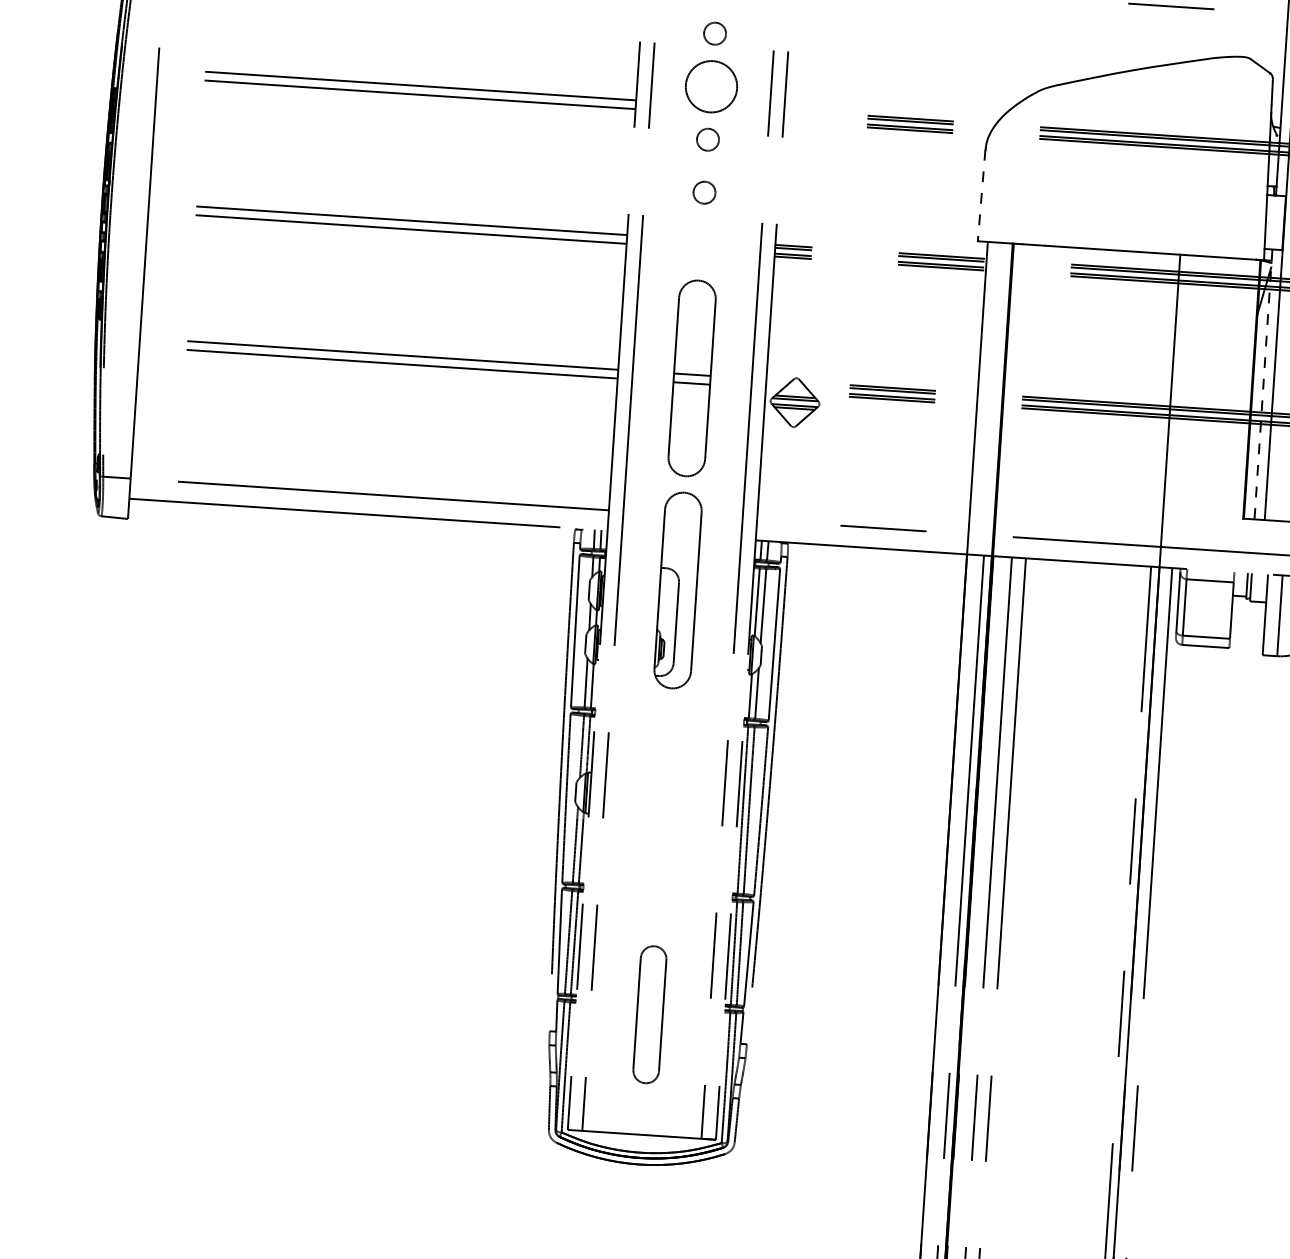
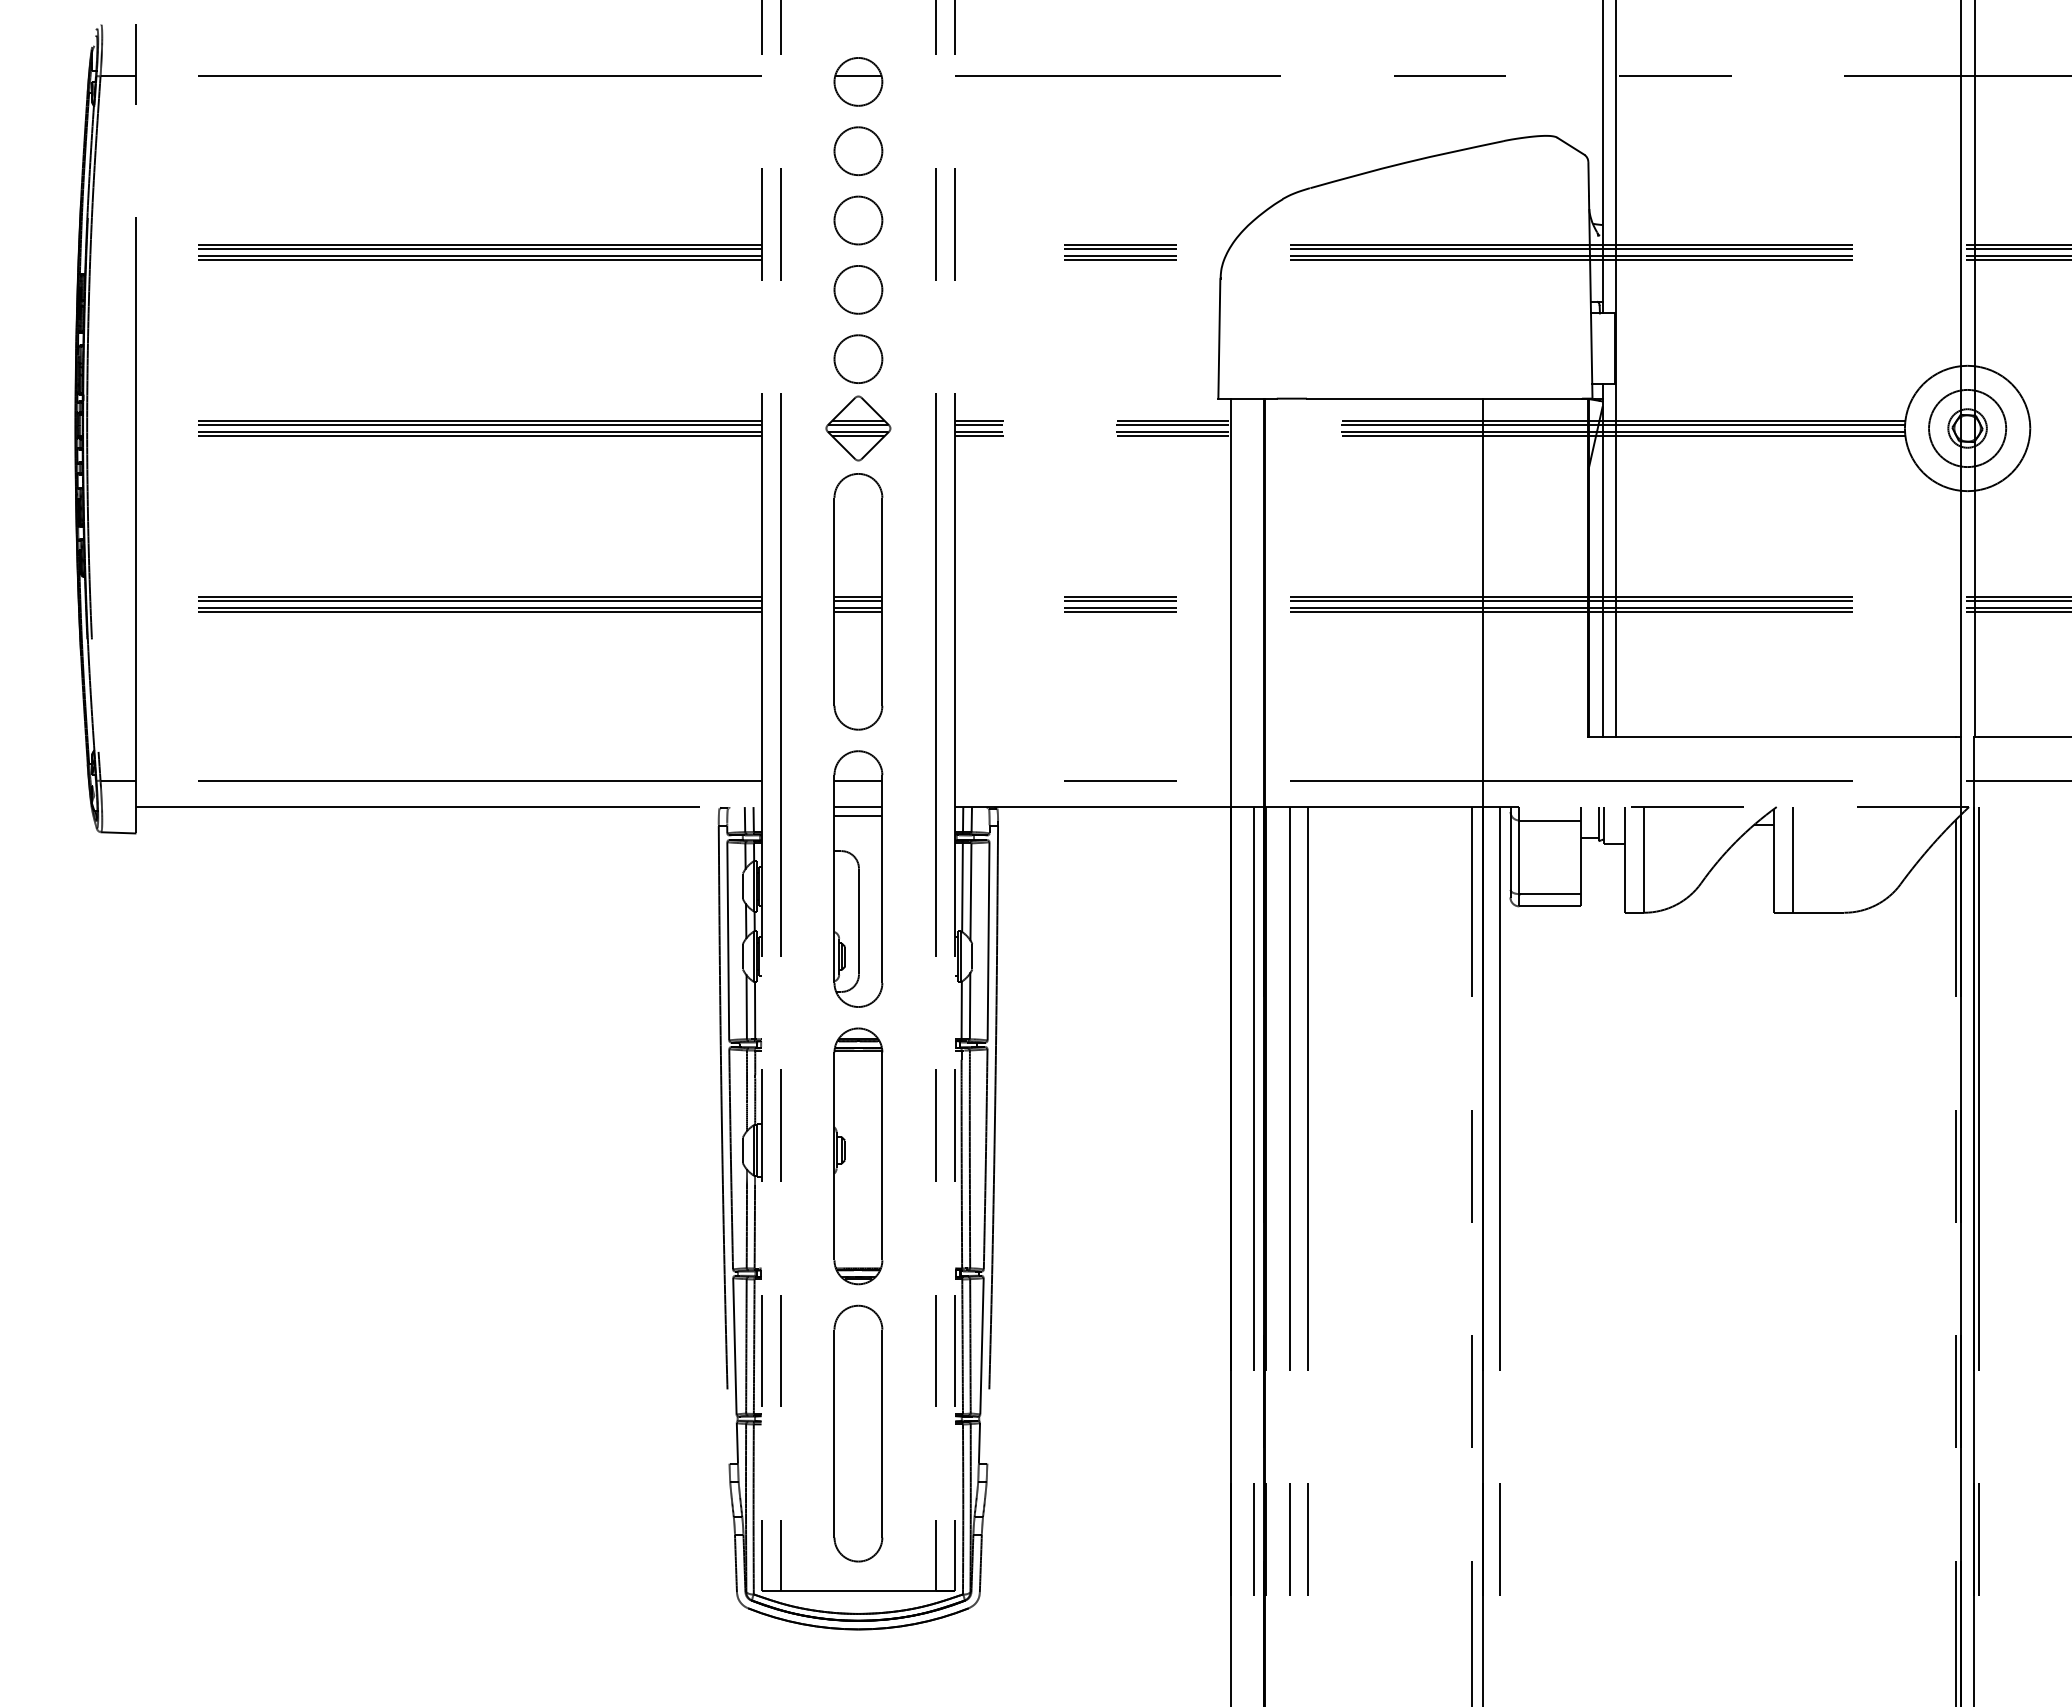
circle: (715, 33) -> (858, 151), size x1.67
circle: (711, 86) -> (858, 220), size x0.71
line: (396, 87) -> (448, 248), added
line: (395, 96) -> (448, 260), added
circle: (708, 139) -> (858, 289), size x1.67
circle: (704, 192) -> (858, 358), size x1.67
line: (981, 195) -> (1219, 338), dashed -> solid
line: (387, 221) -> (448, 424), added
line: (386, 231) -> (448, 436), added
line: (378, 356) -> (448, 600), added
line: (377, 365) -> (448, 612), added
line: (692, 377) -> (858, 600), added
line: (1263, 384) -> (1602, 560), dashed -> solid
line: (691, 386) -> (858, 612), added
part: (795, 402) -> (858, 428), moved
line: (683, 515) -> (858, 780), added
line: (681, 535) -> (858, 807), added
line: (681, 541) -> (858, 815), added
part: (664, 802) -> (858, 1156), added
part: (649, 1014) -> (858, 1433), size x1.43

